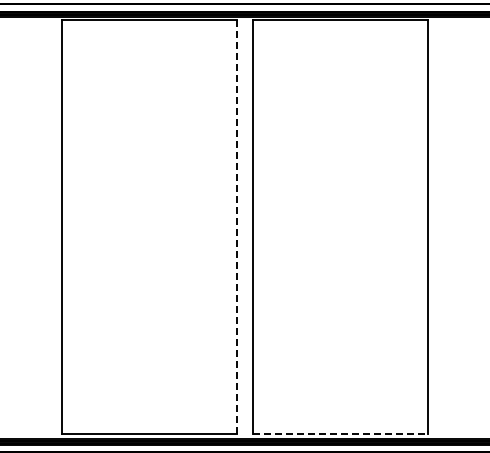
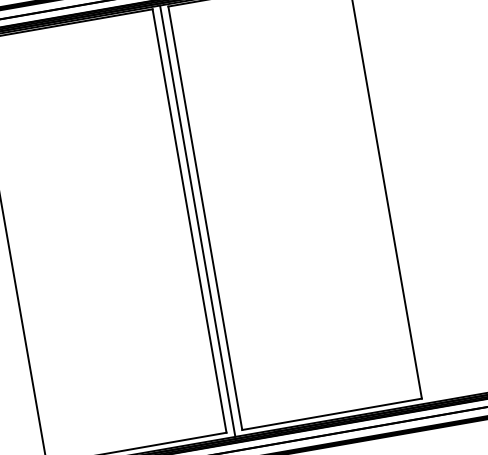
line: (237, 226) -> (189, 220), dashed -> solid
line: (245, 227) -> (198, 220), added
line: (340, 433) -> (332, 414), dashed -> solid

